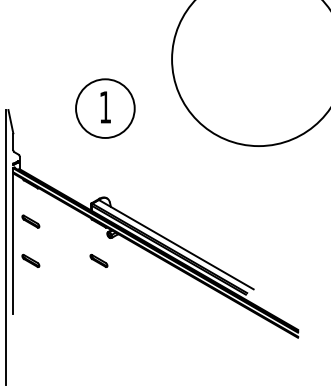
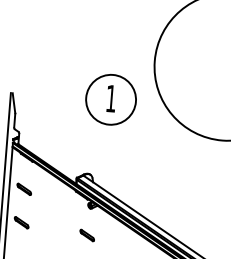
part: (105, 108) -> (111, 99), moved
part: (98, 260) -> (86, 235), moved

